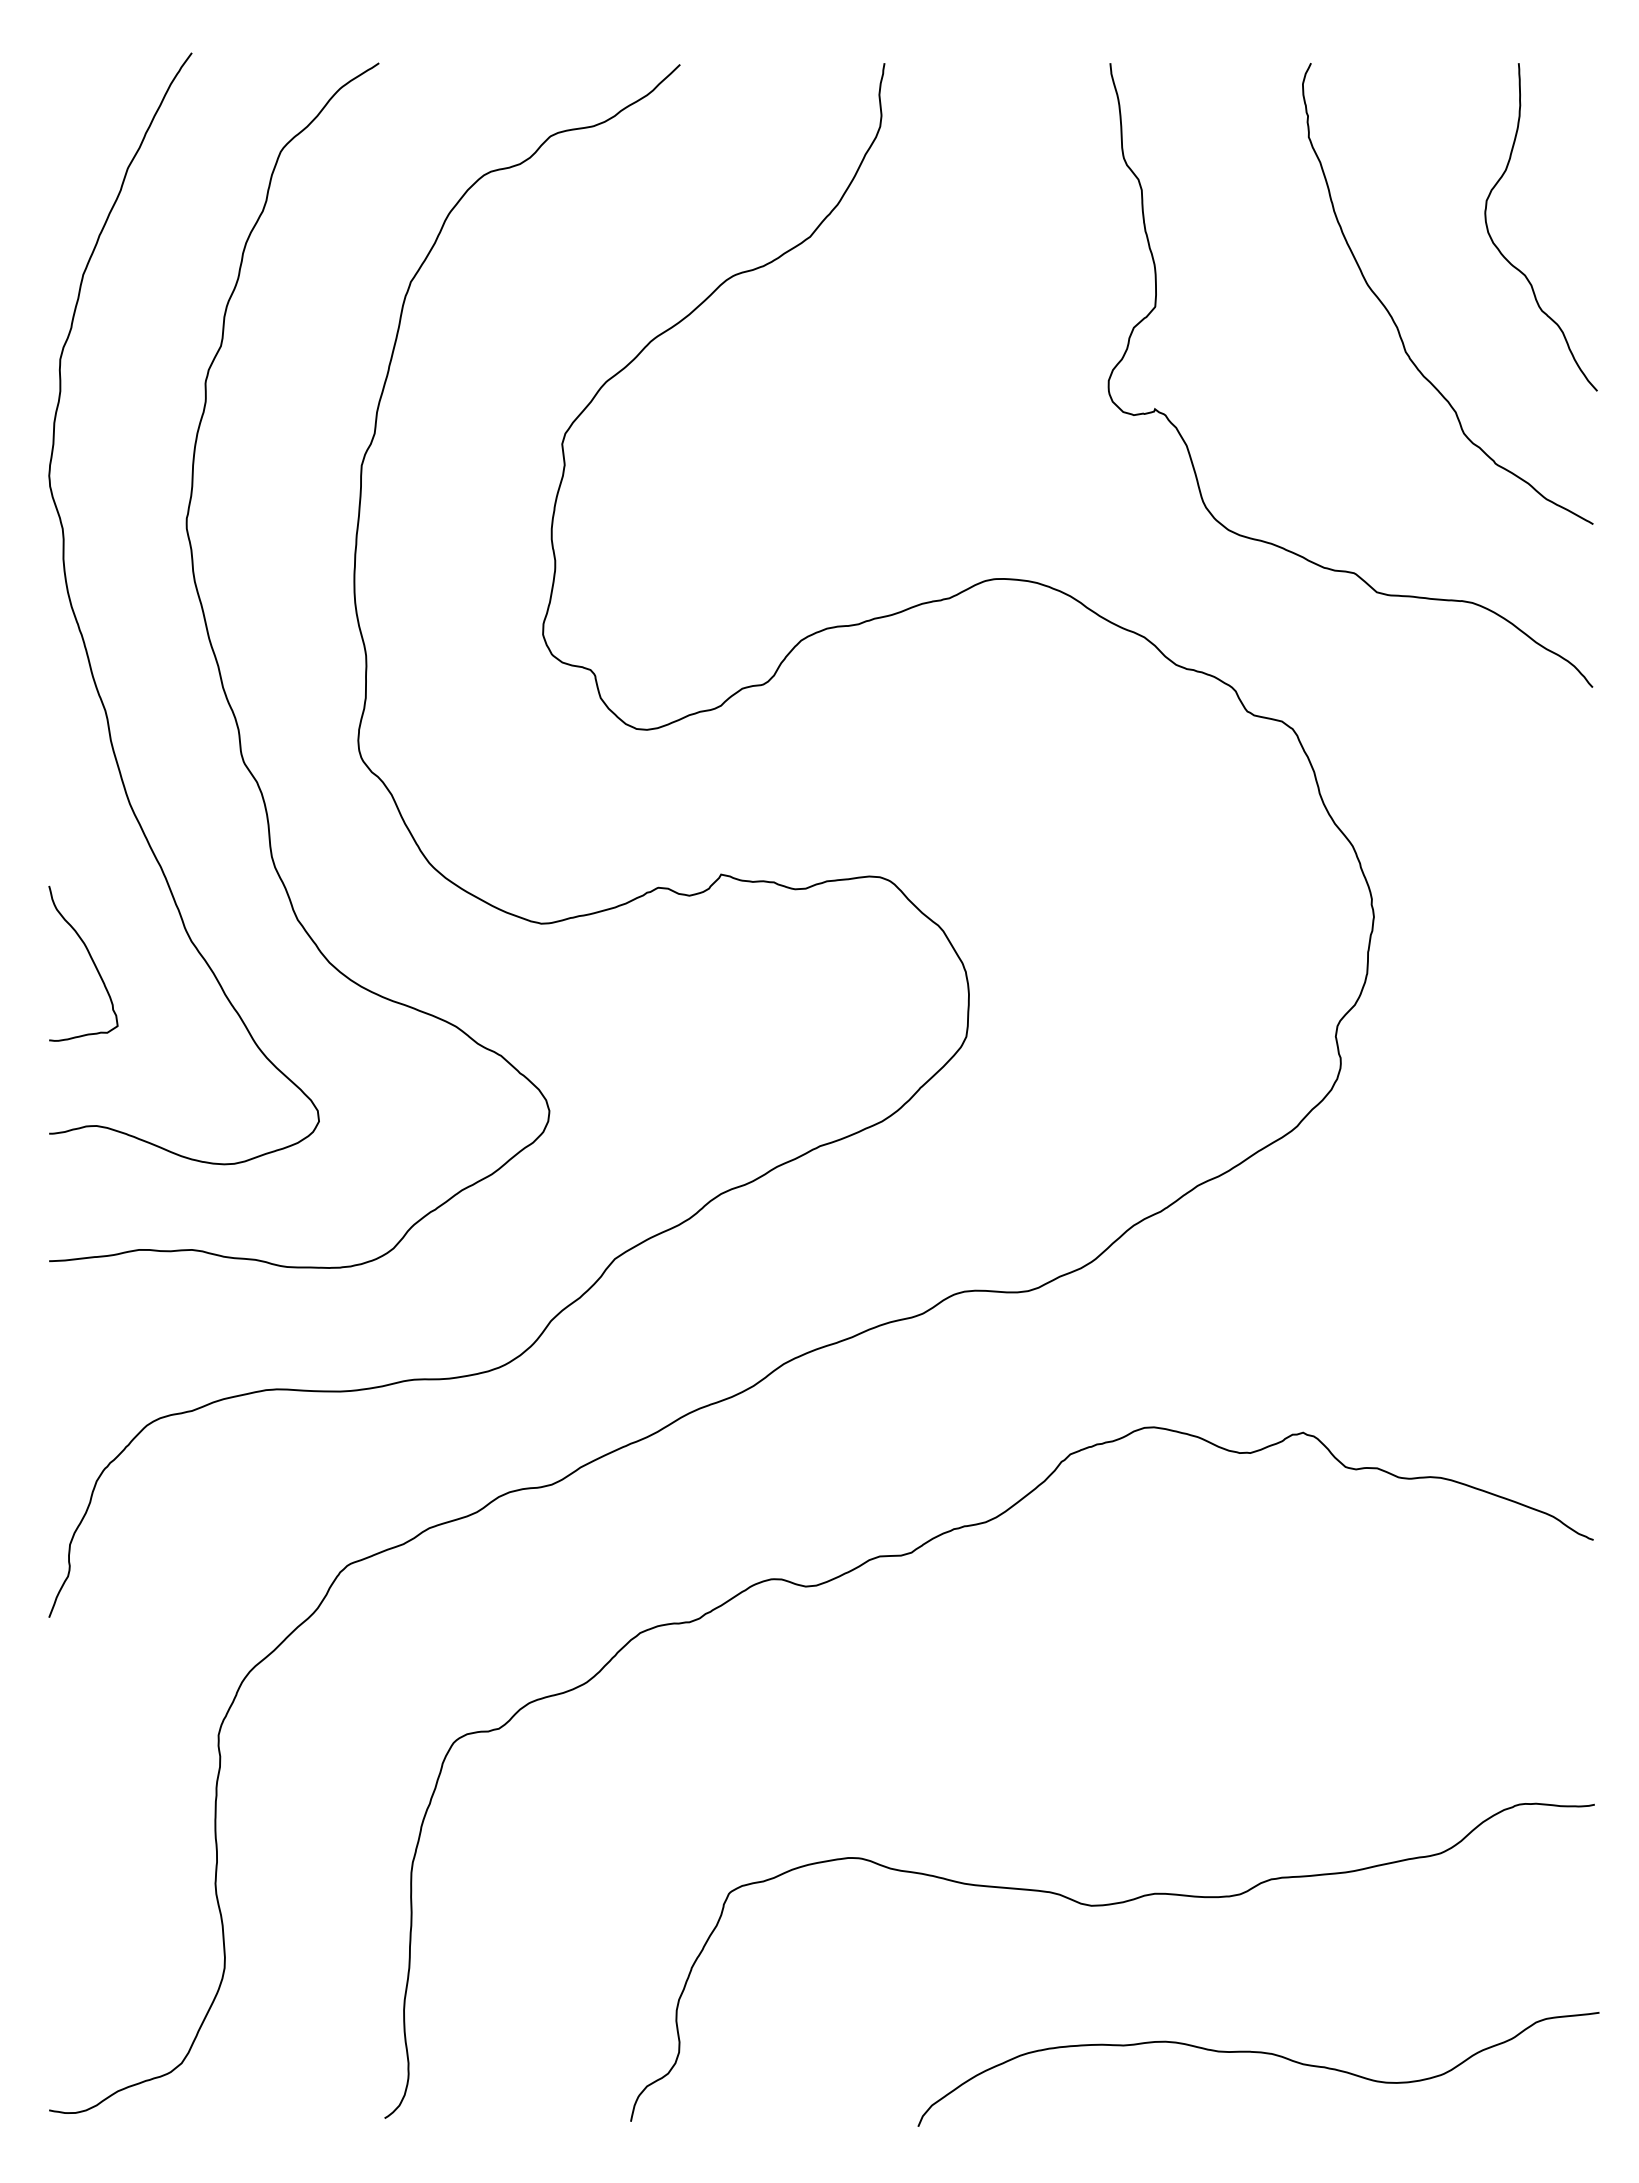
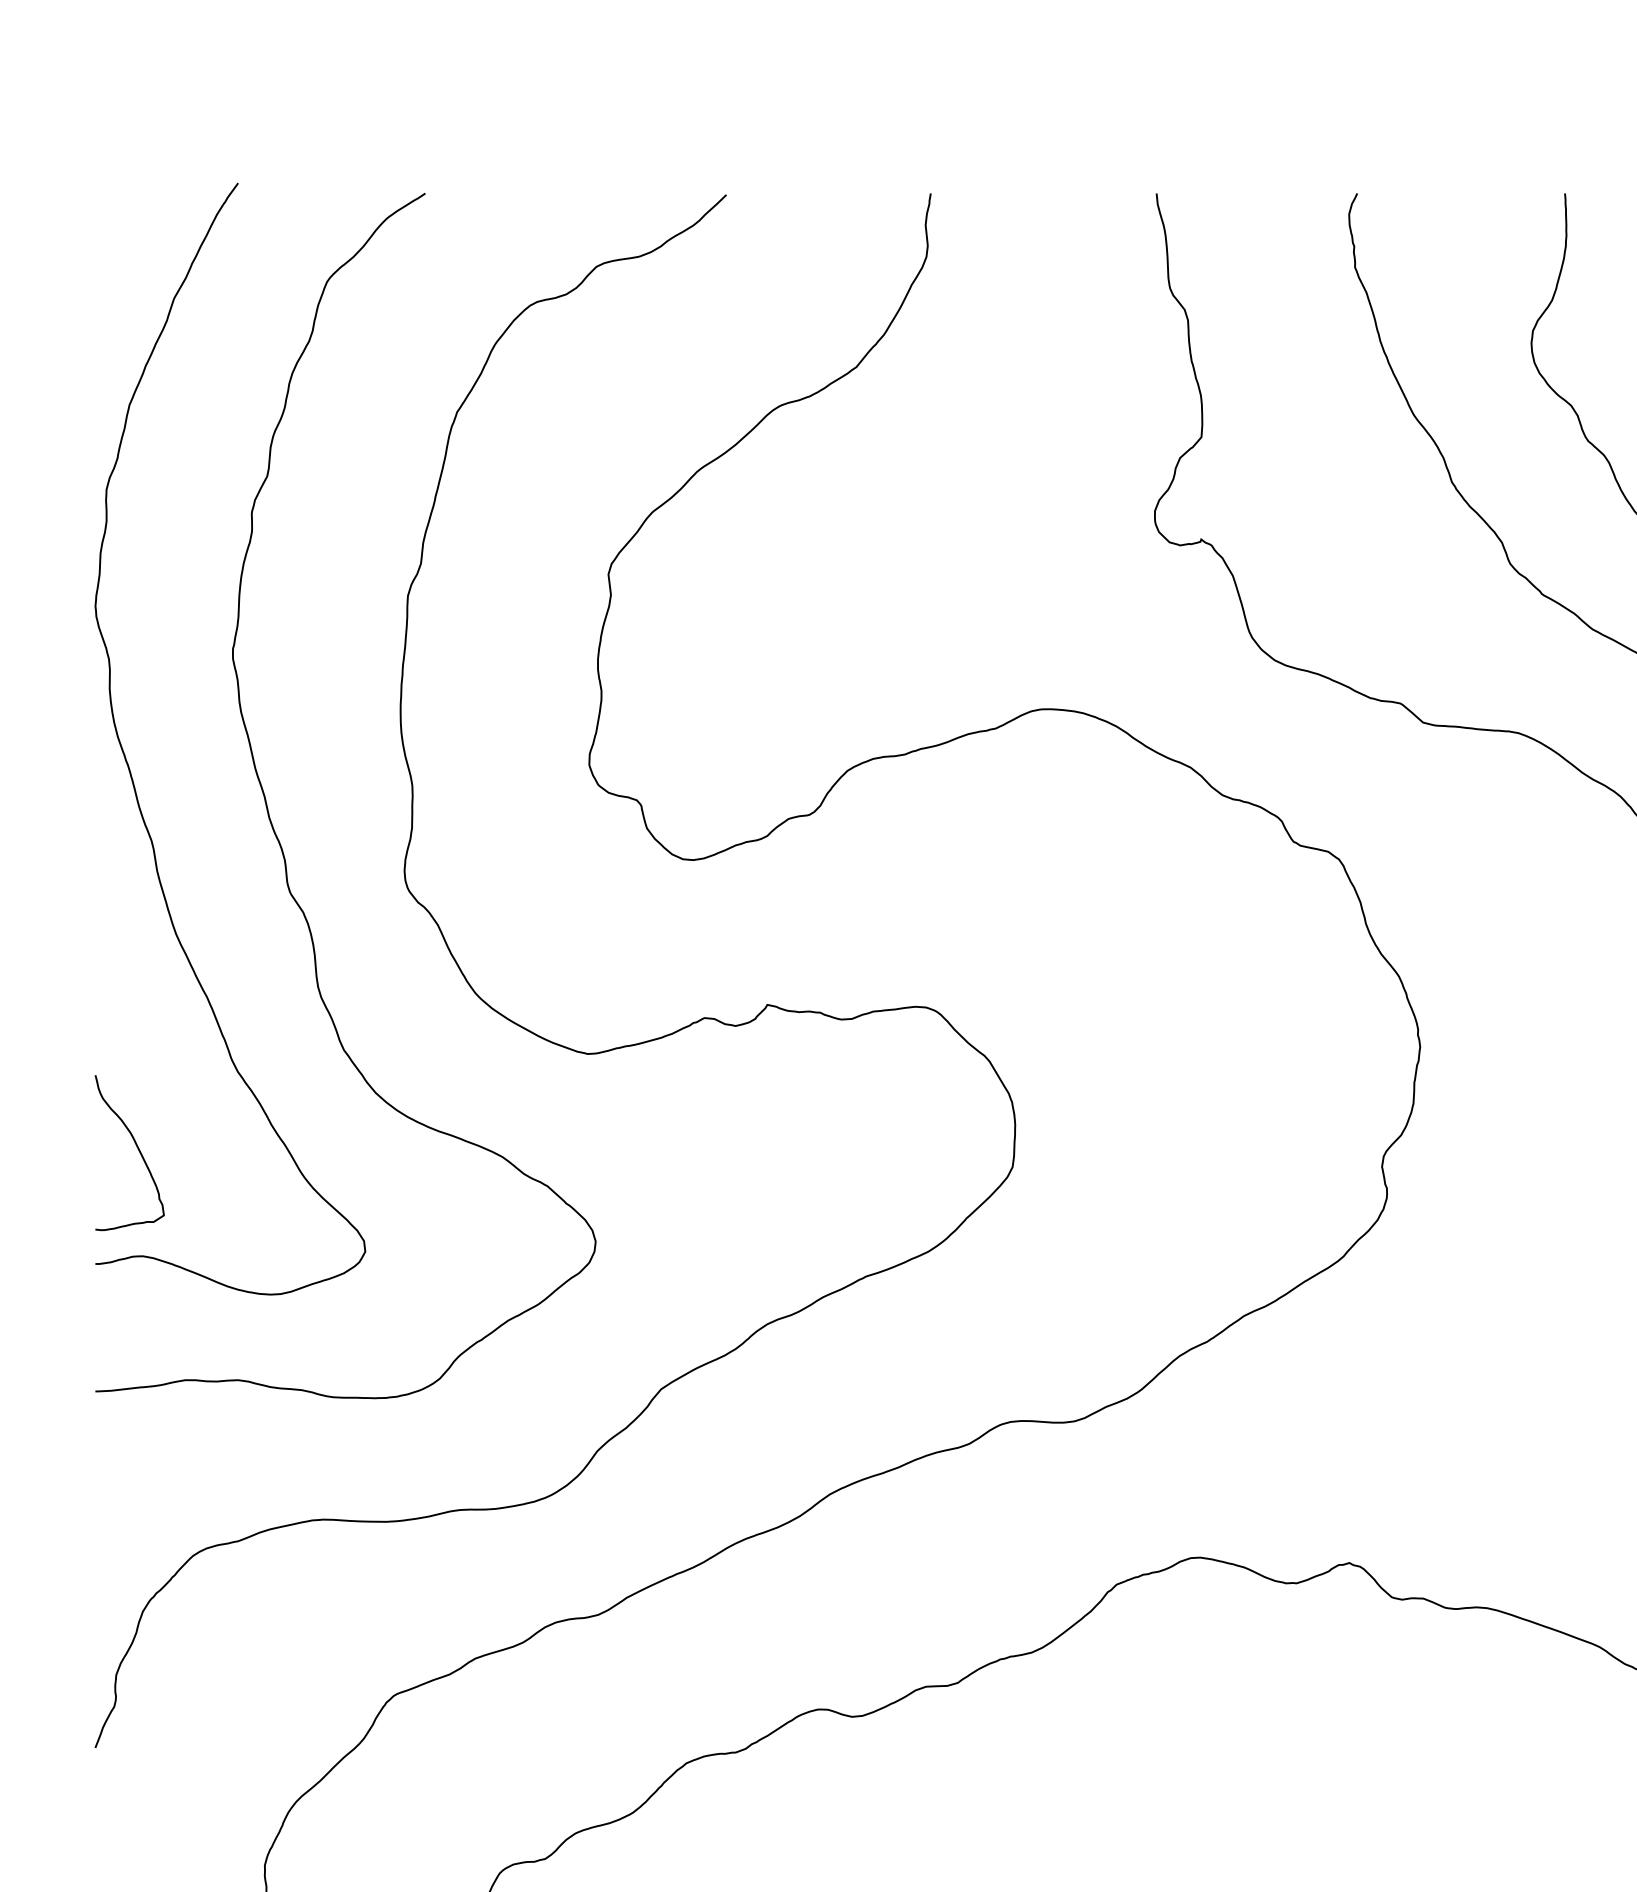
curve: (91, 960) -> (137, 1149), moved

